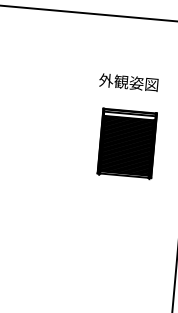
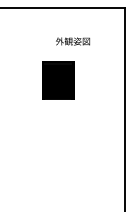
text: (129, 82) -> (73, 41), moved
part: (127, 143) -> (58, 80), moved

